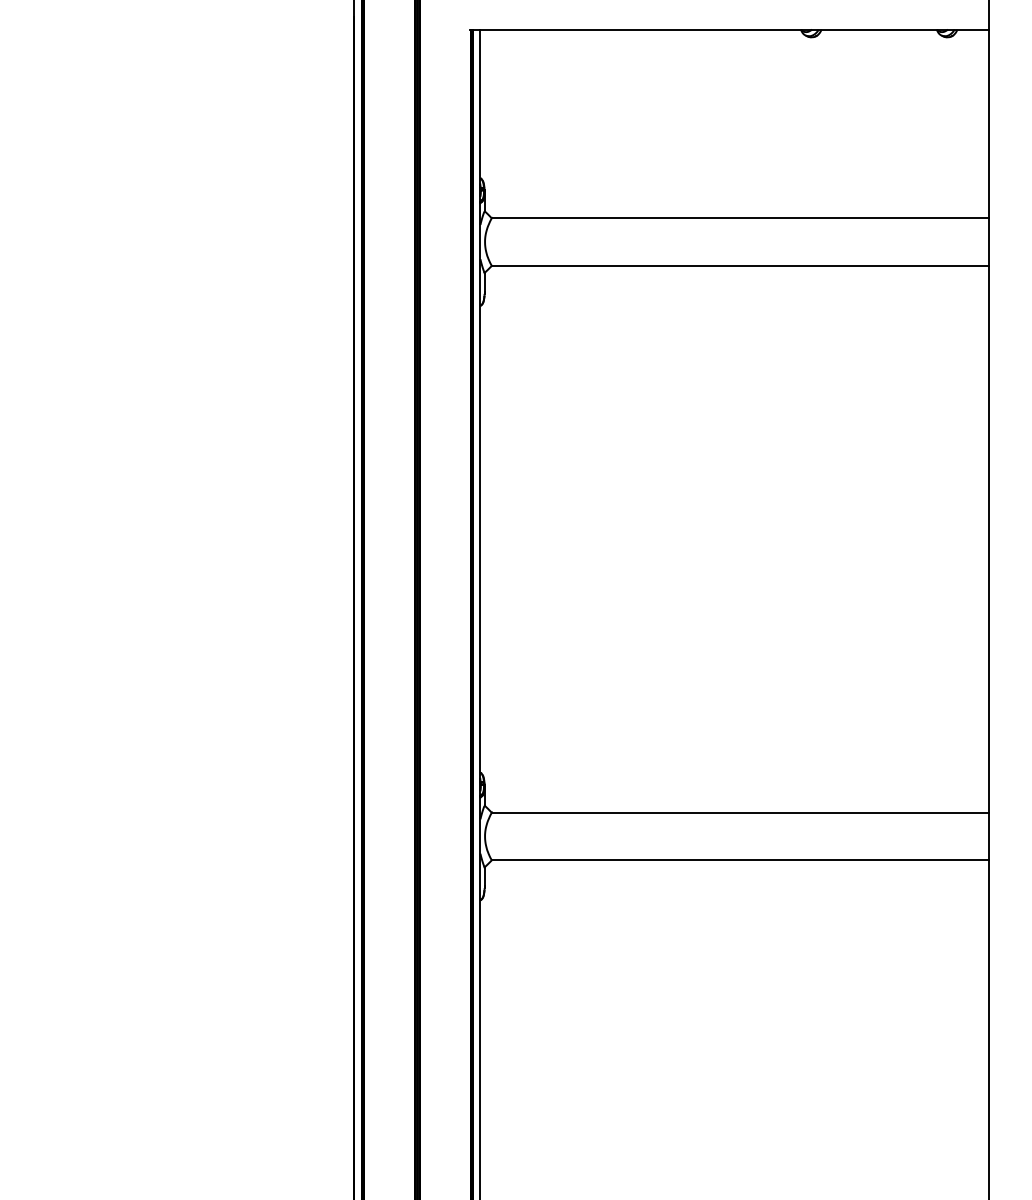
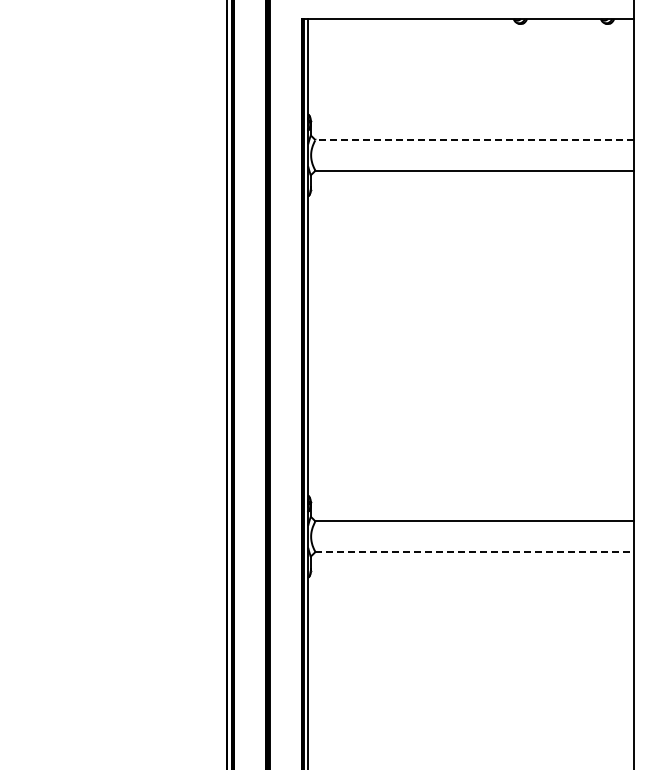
line: (739, 218) -> (474, 140), solid -> dashed
line: (741, 861) -> (475, 552), solid -> dashed

